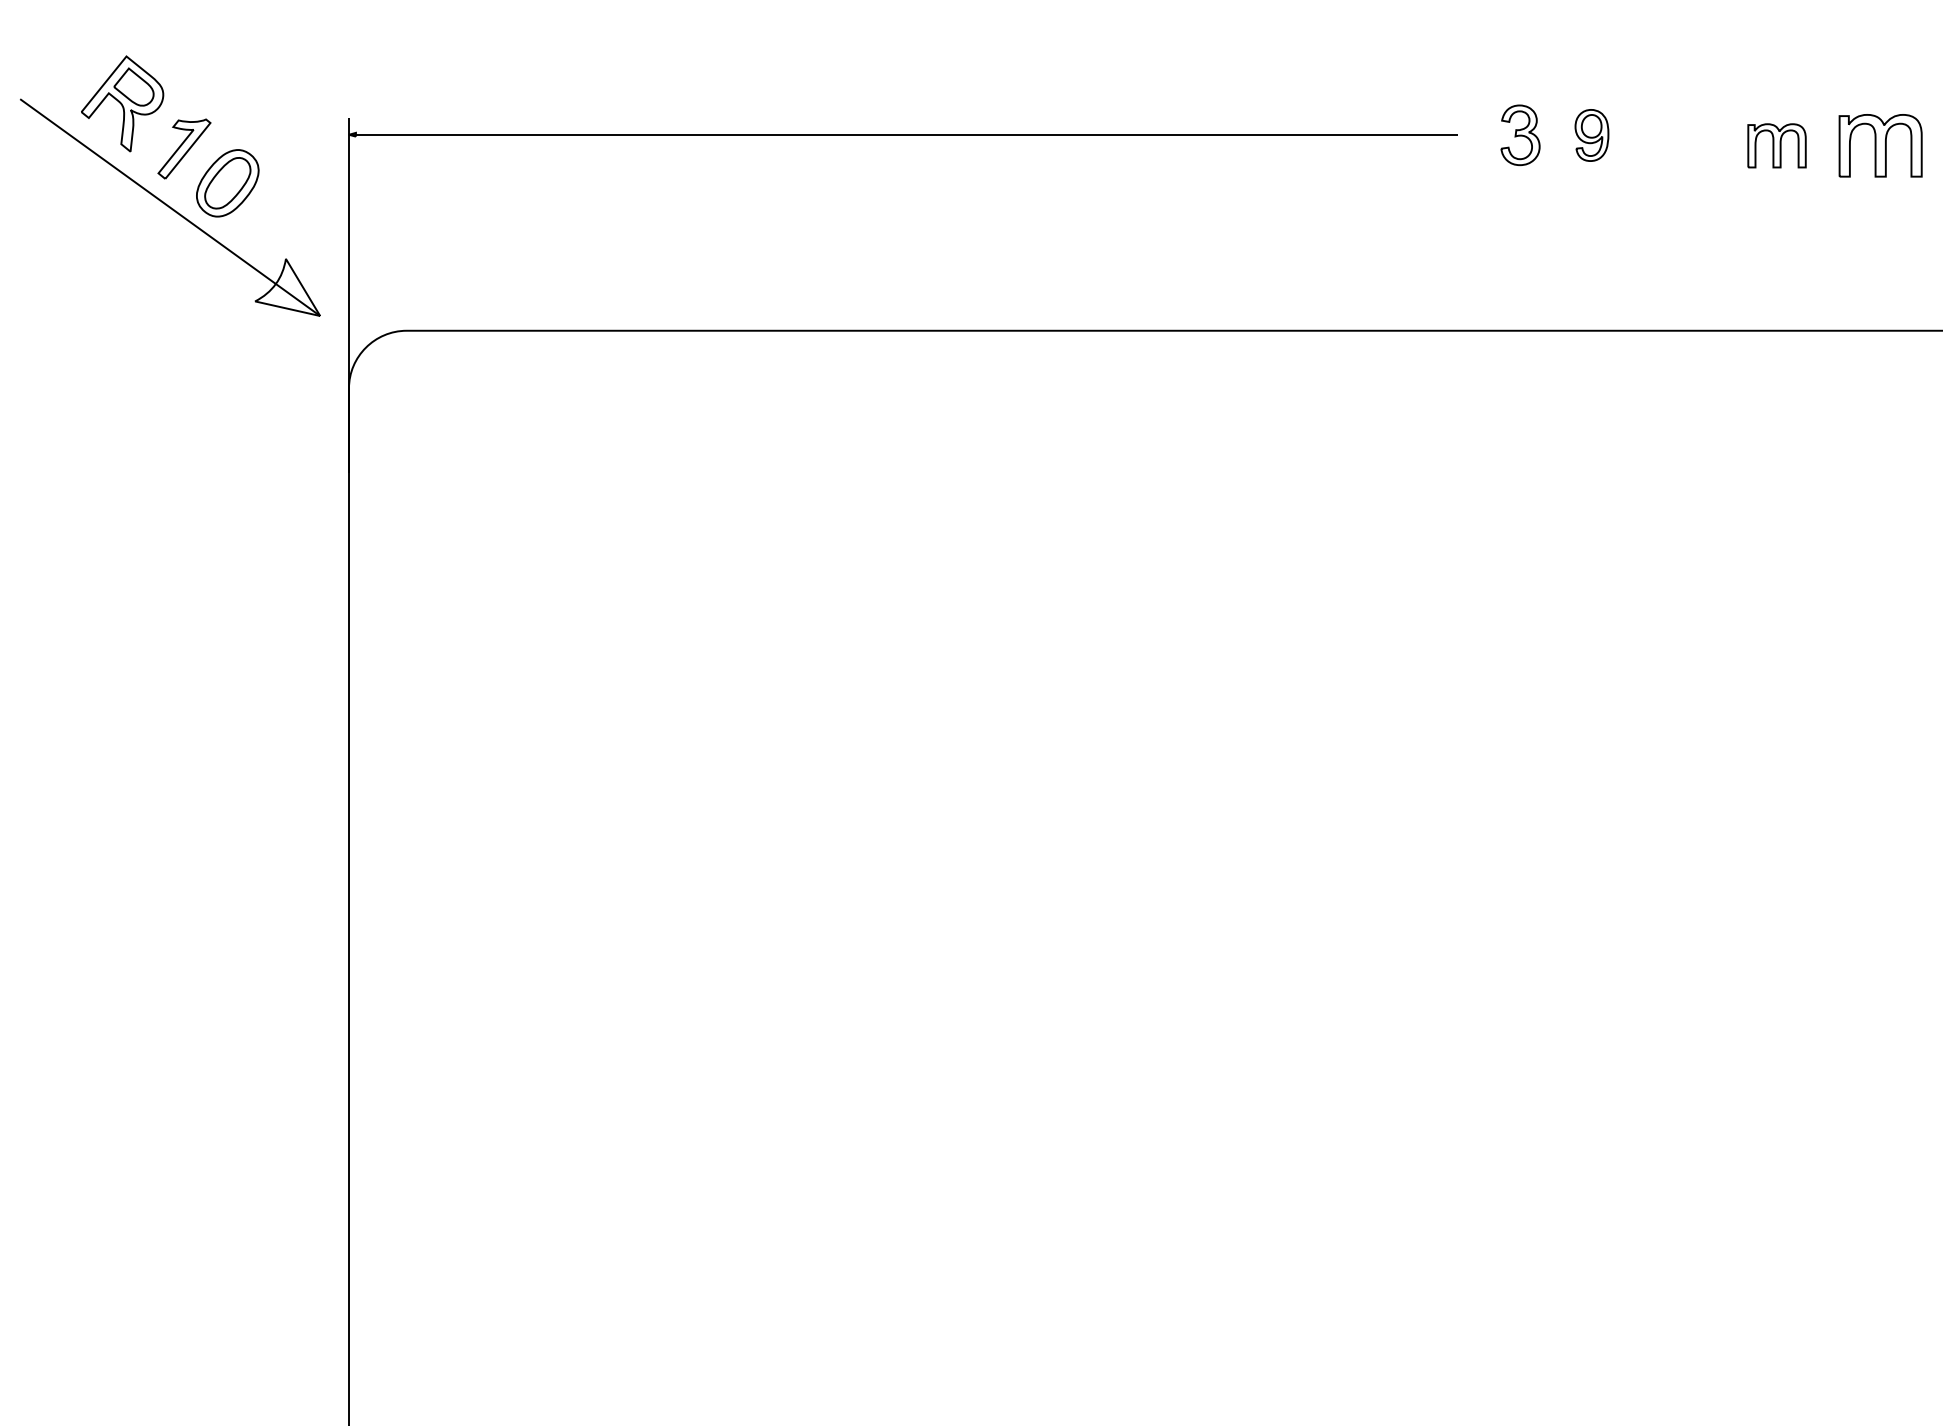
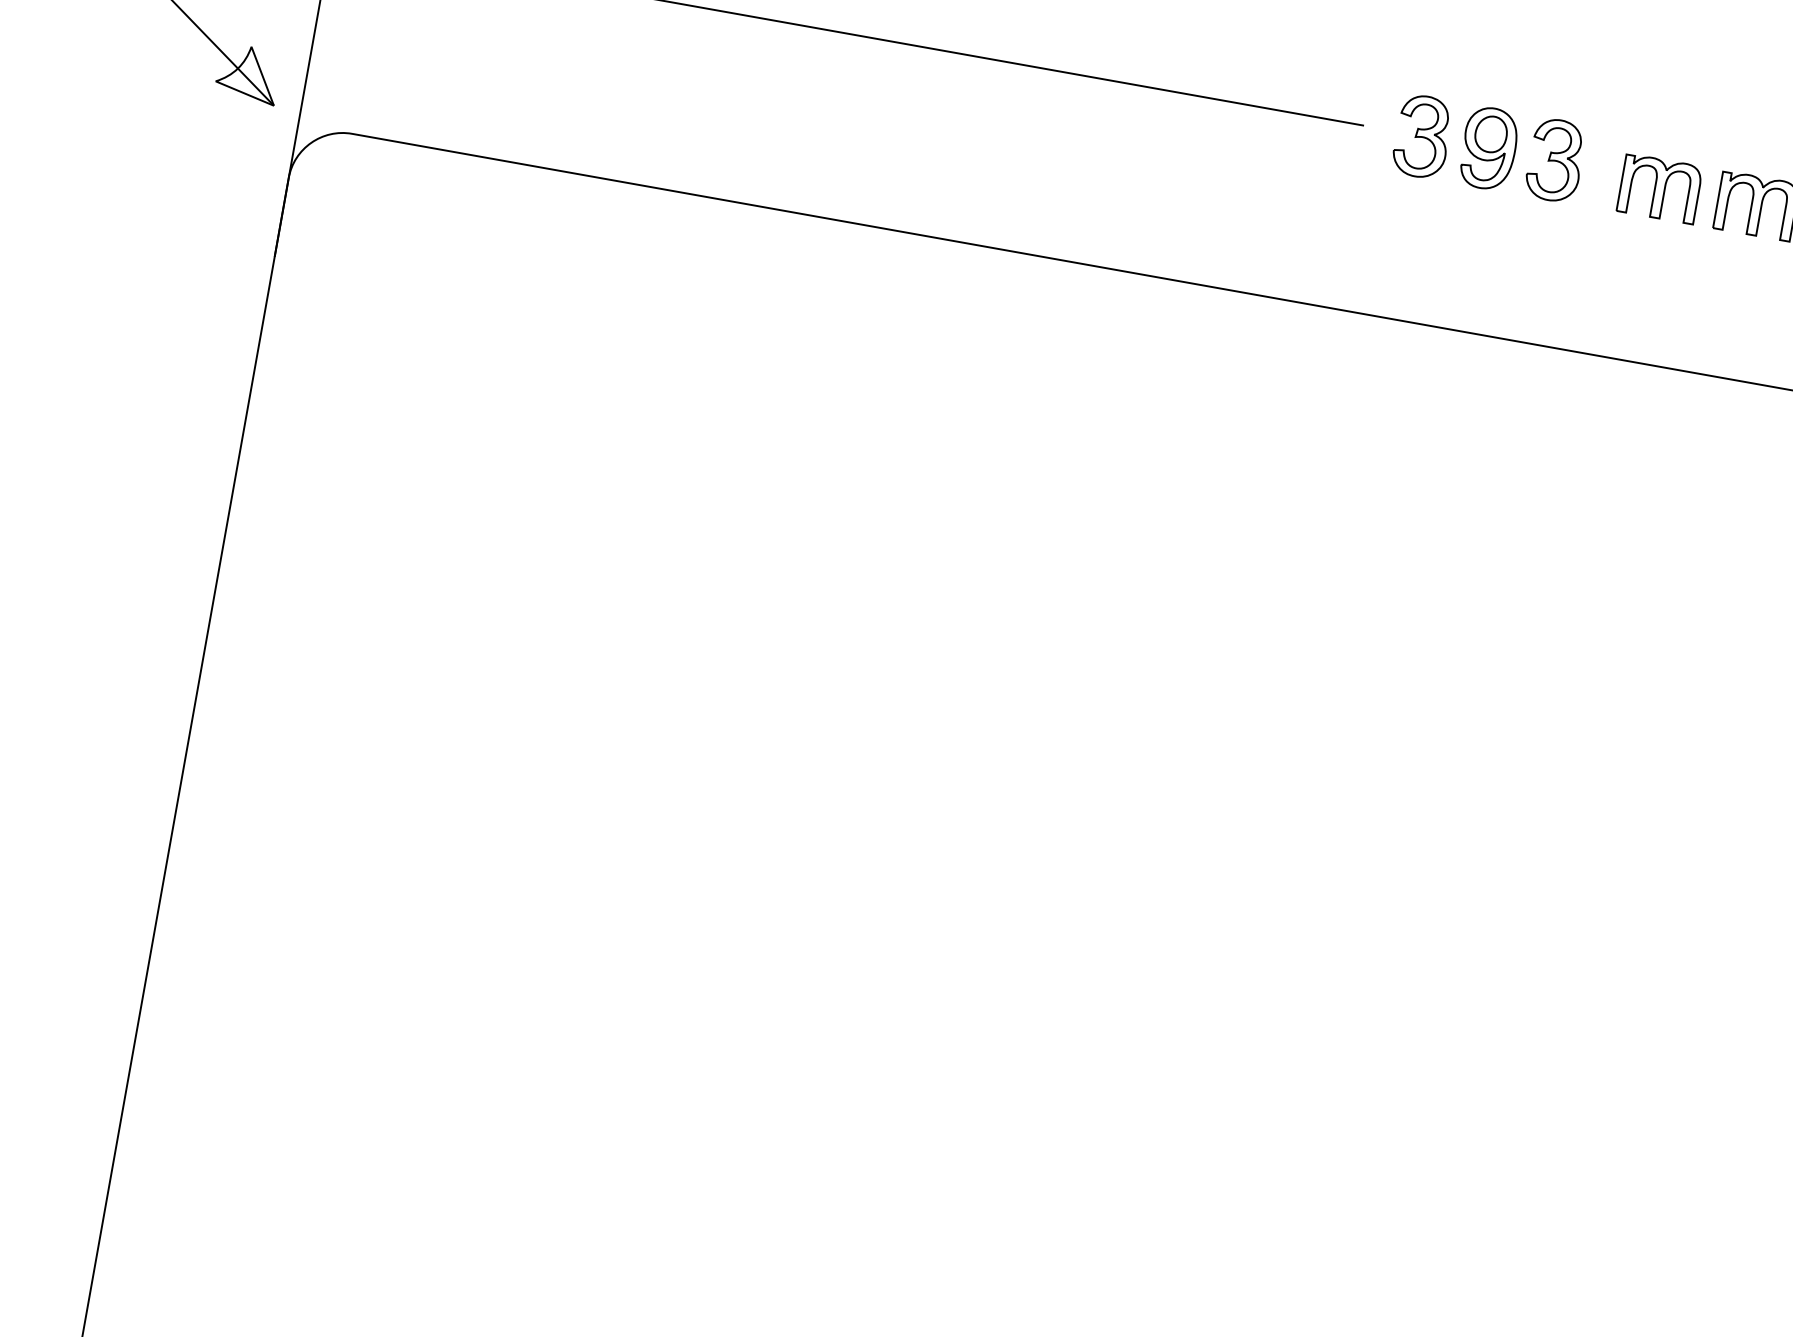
part: (1520, 134) -> (1422, 135), size x1.43
part: (1591, 135) -> (1488, 148), size x1.67
part: (1663, 135) -> (1555, 160), added
part: (1776, 145) -> (1659, 188), size x1.43

